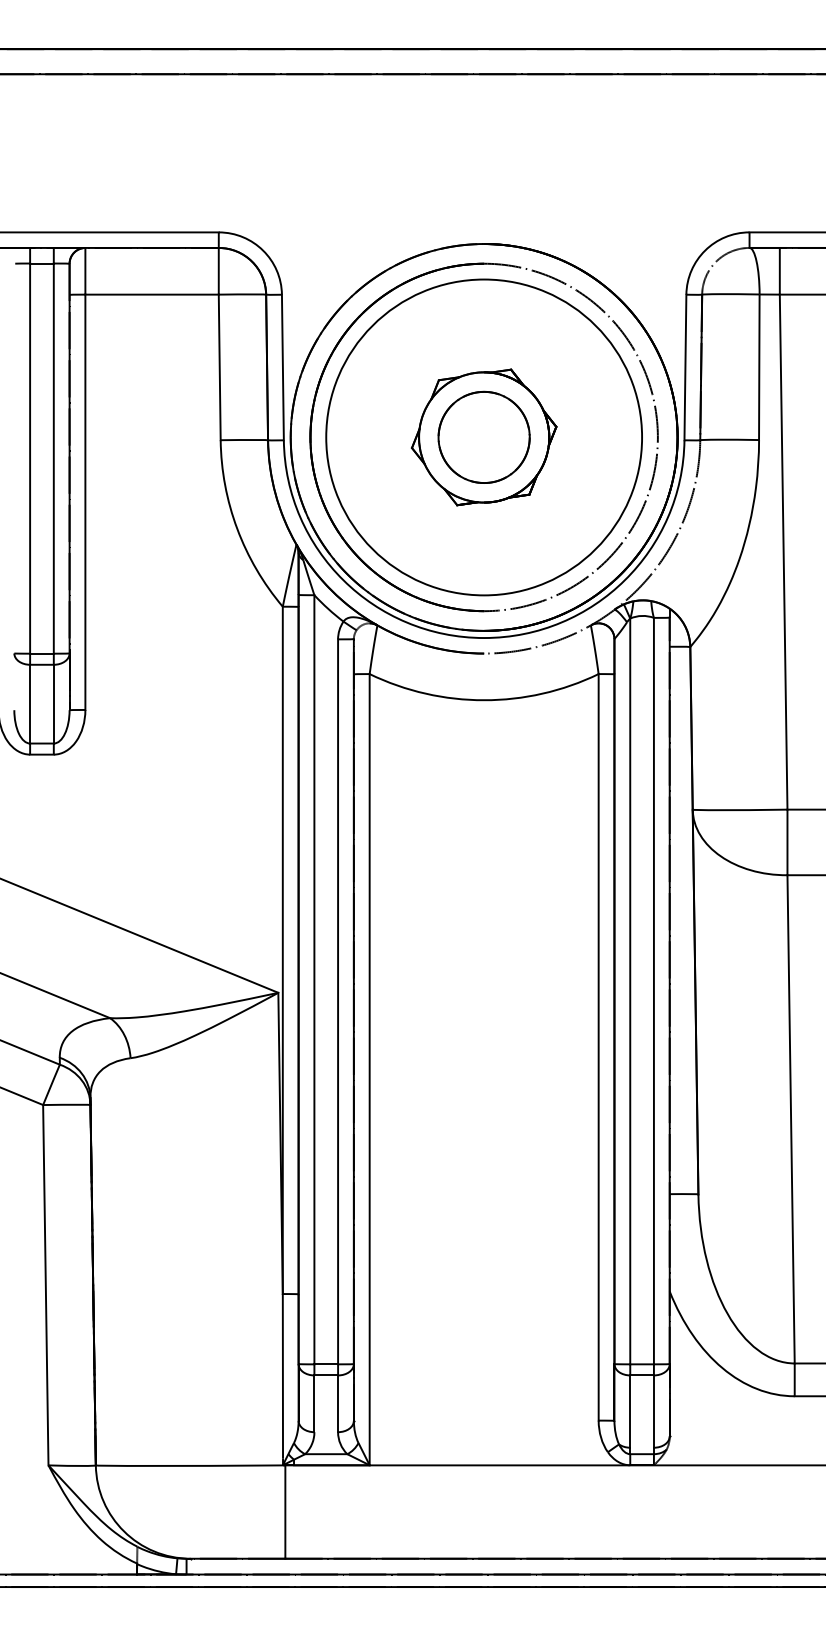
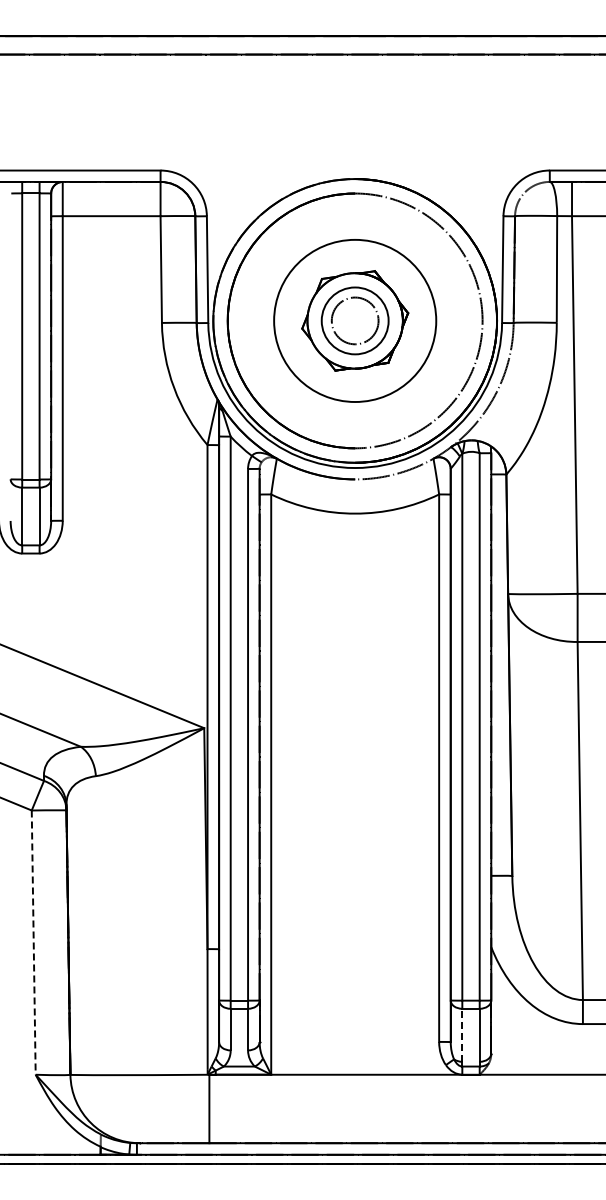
circle: (483, 436) -> (354, 320), size x0.7
circle: (484, 436) -> (355, 320), size x0.7
line: (45, 1286) -> (33, 943), solid -> dashed
line: (630, 1411) -> (462, 1035), solid -> dashed

